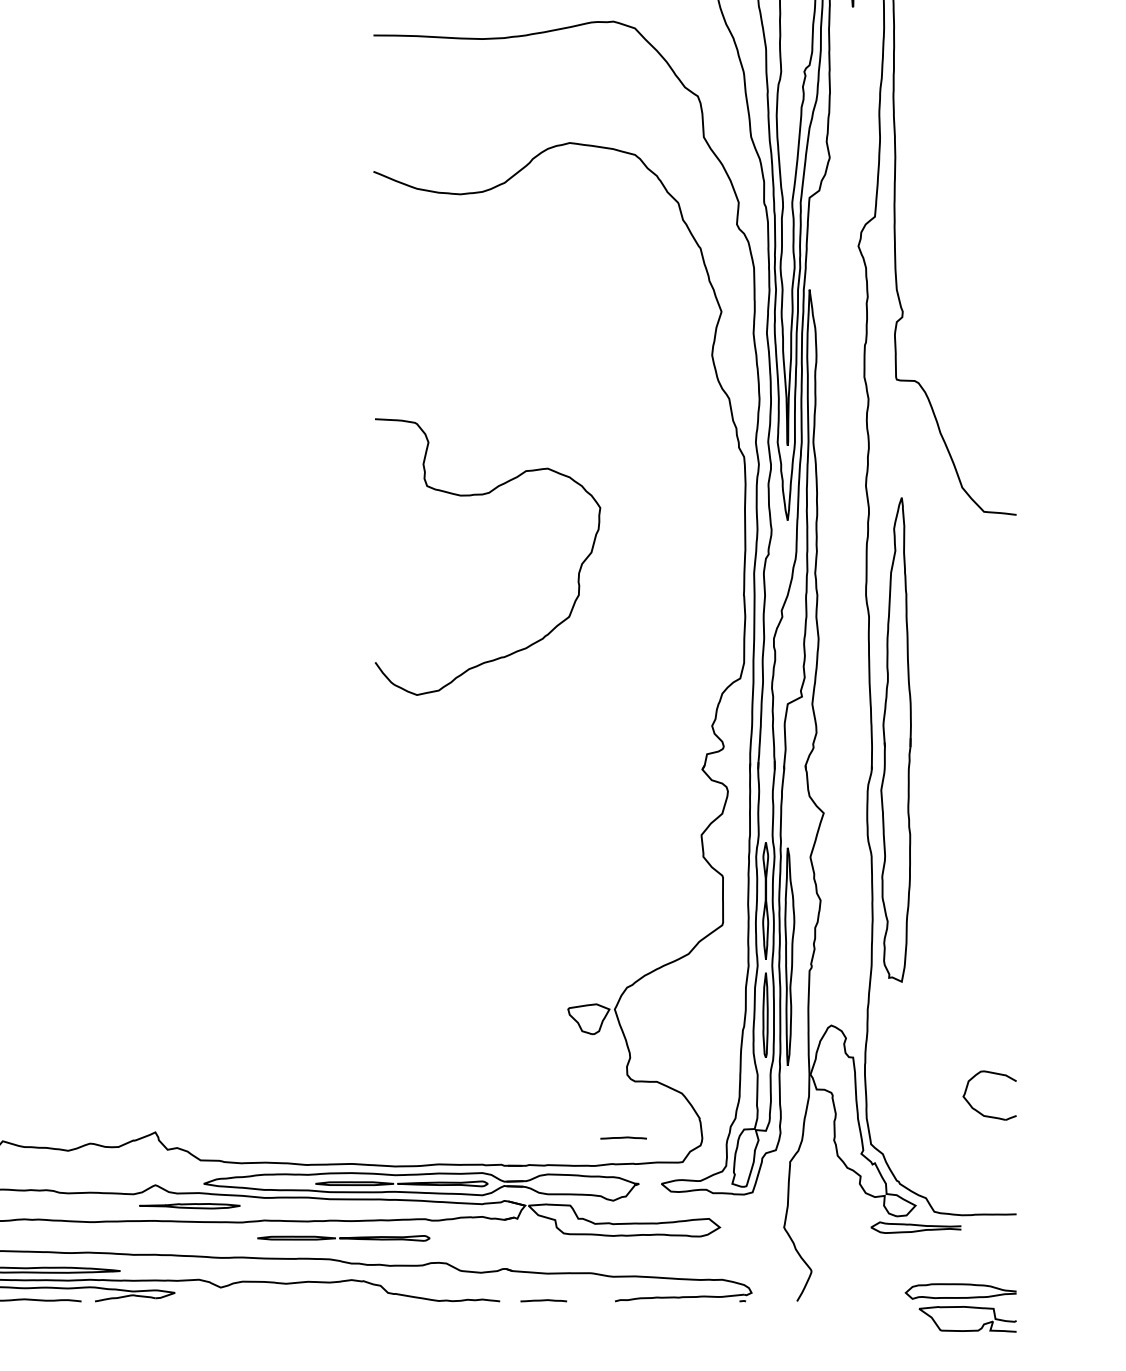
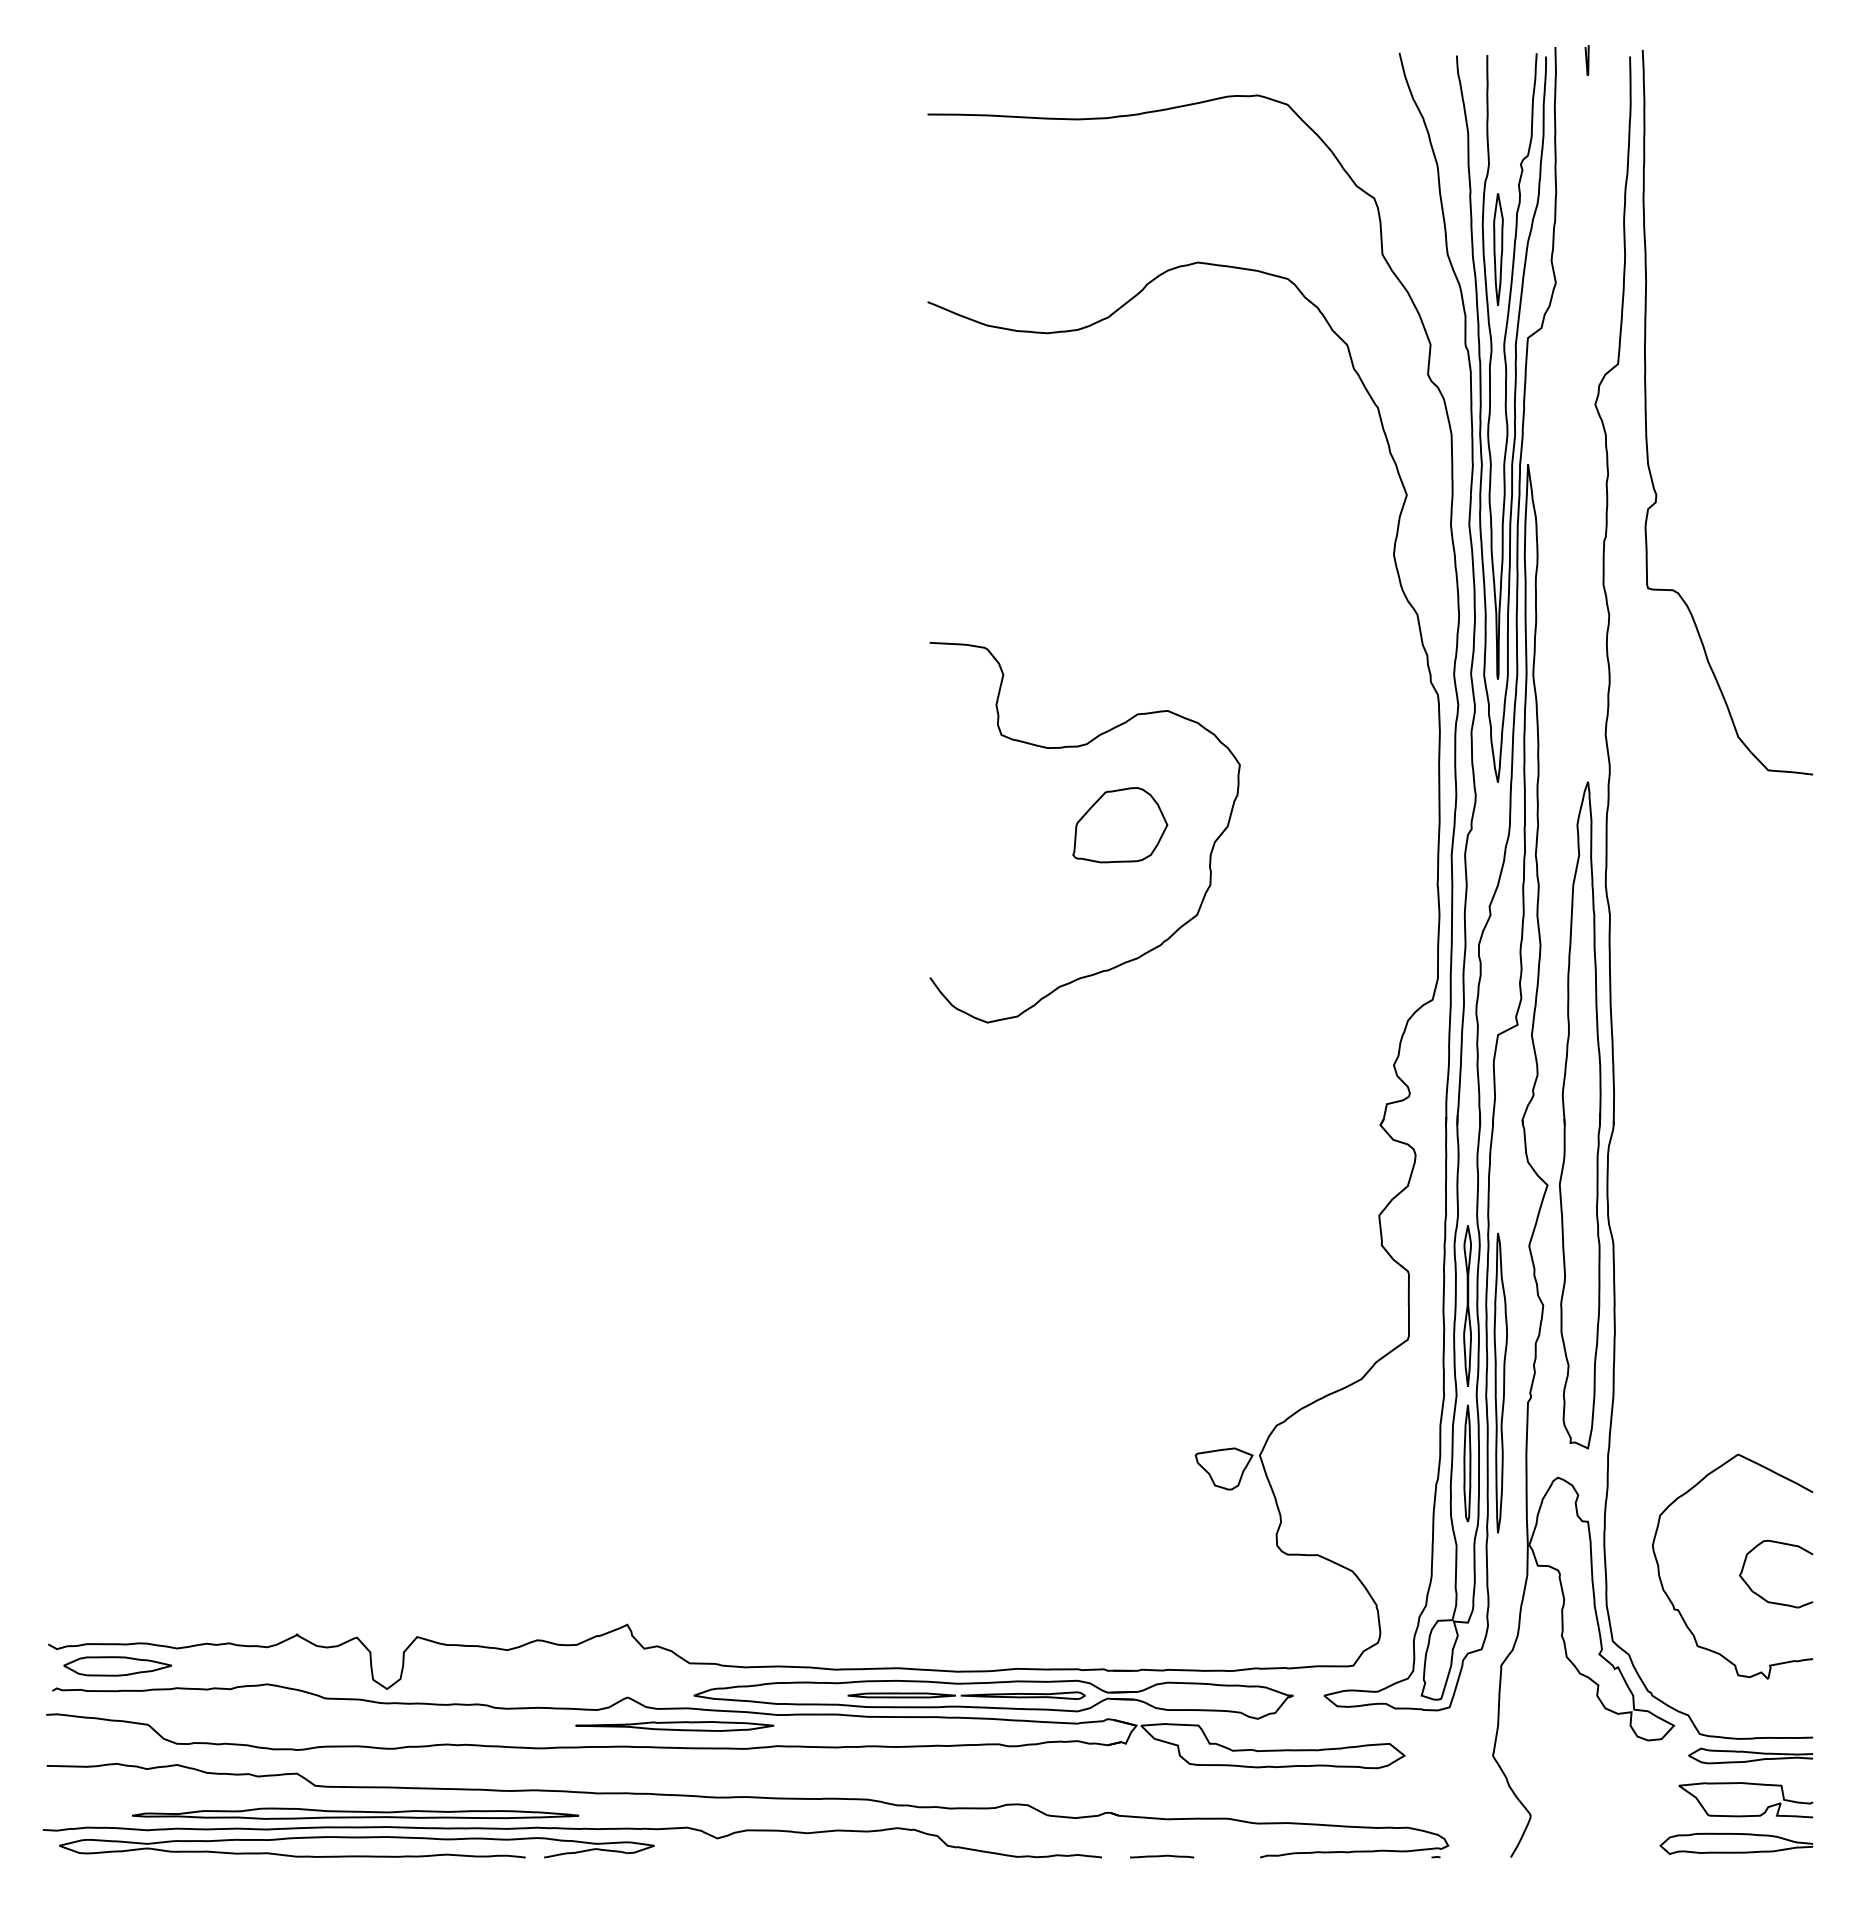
part: (788, 133) -> (1498, 249), added
part: (513, 551) -> (1120, 825), added
part: (895, 739) -> (1579, 1115), moved
part: (919, 1122) -> (1679, 1610), added
curve: (623, 1137) -> (1272, 1632), removed
part: (189, 1206) -> (674, 1726), size x1.43
curve: (915, 1225) -> (1750, 1753), moved
part: (343, 1238) -> (886, 1770), removed
curve: (967, 1330) -> (1745, 1815), moved

